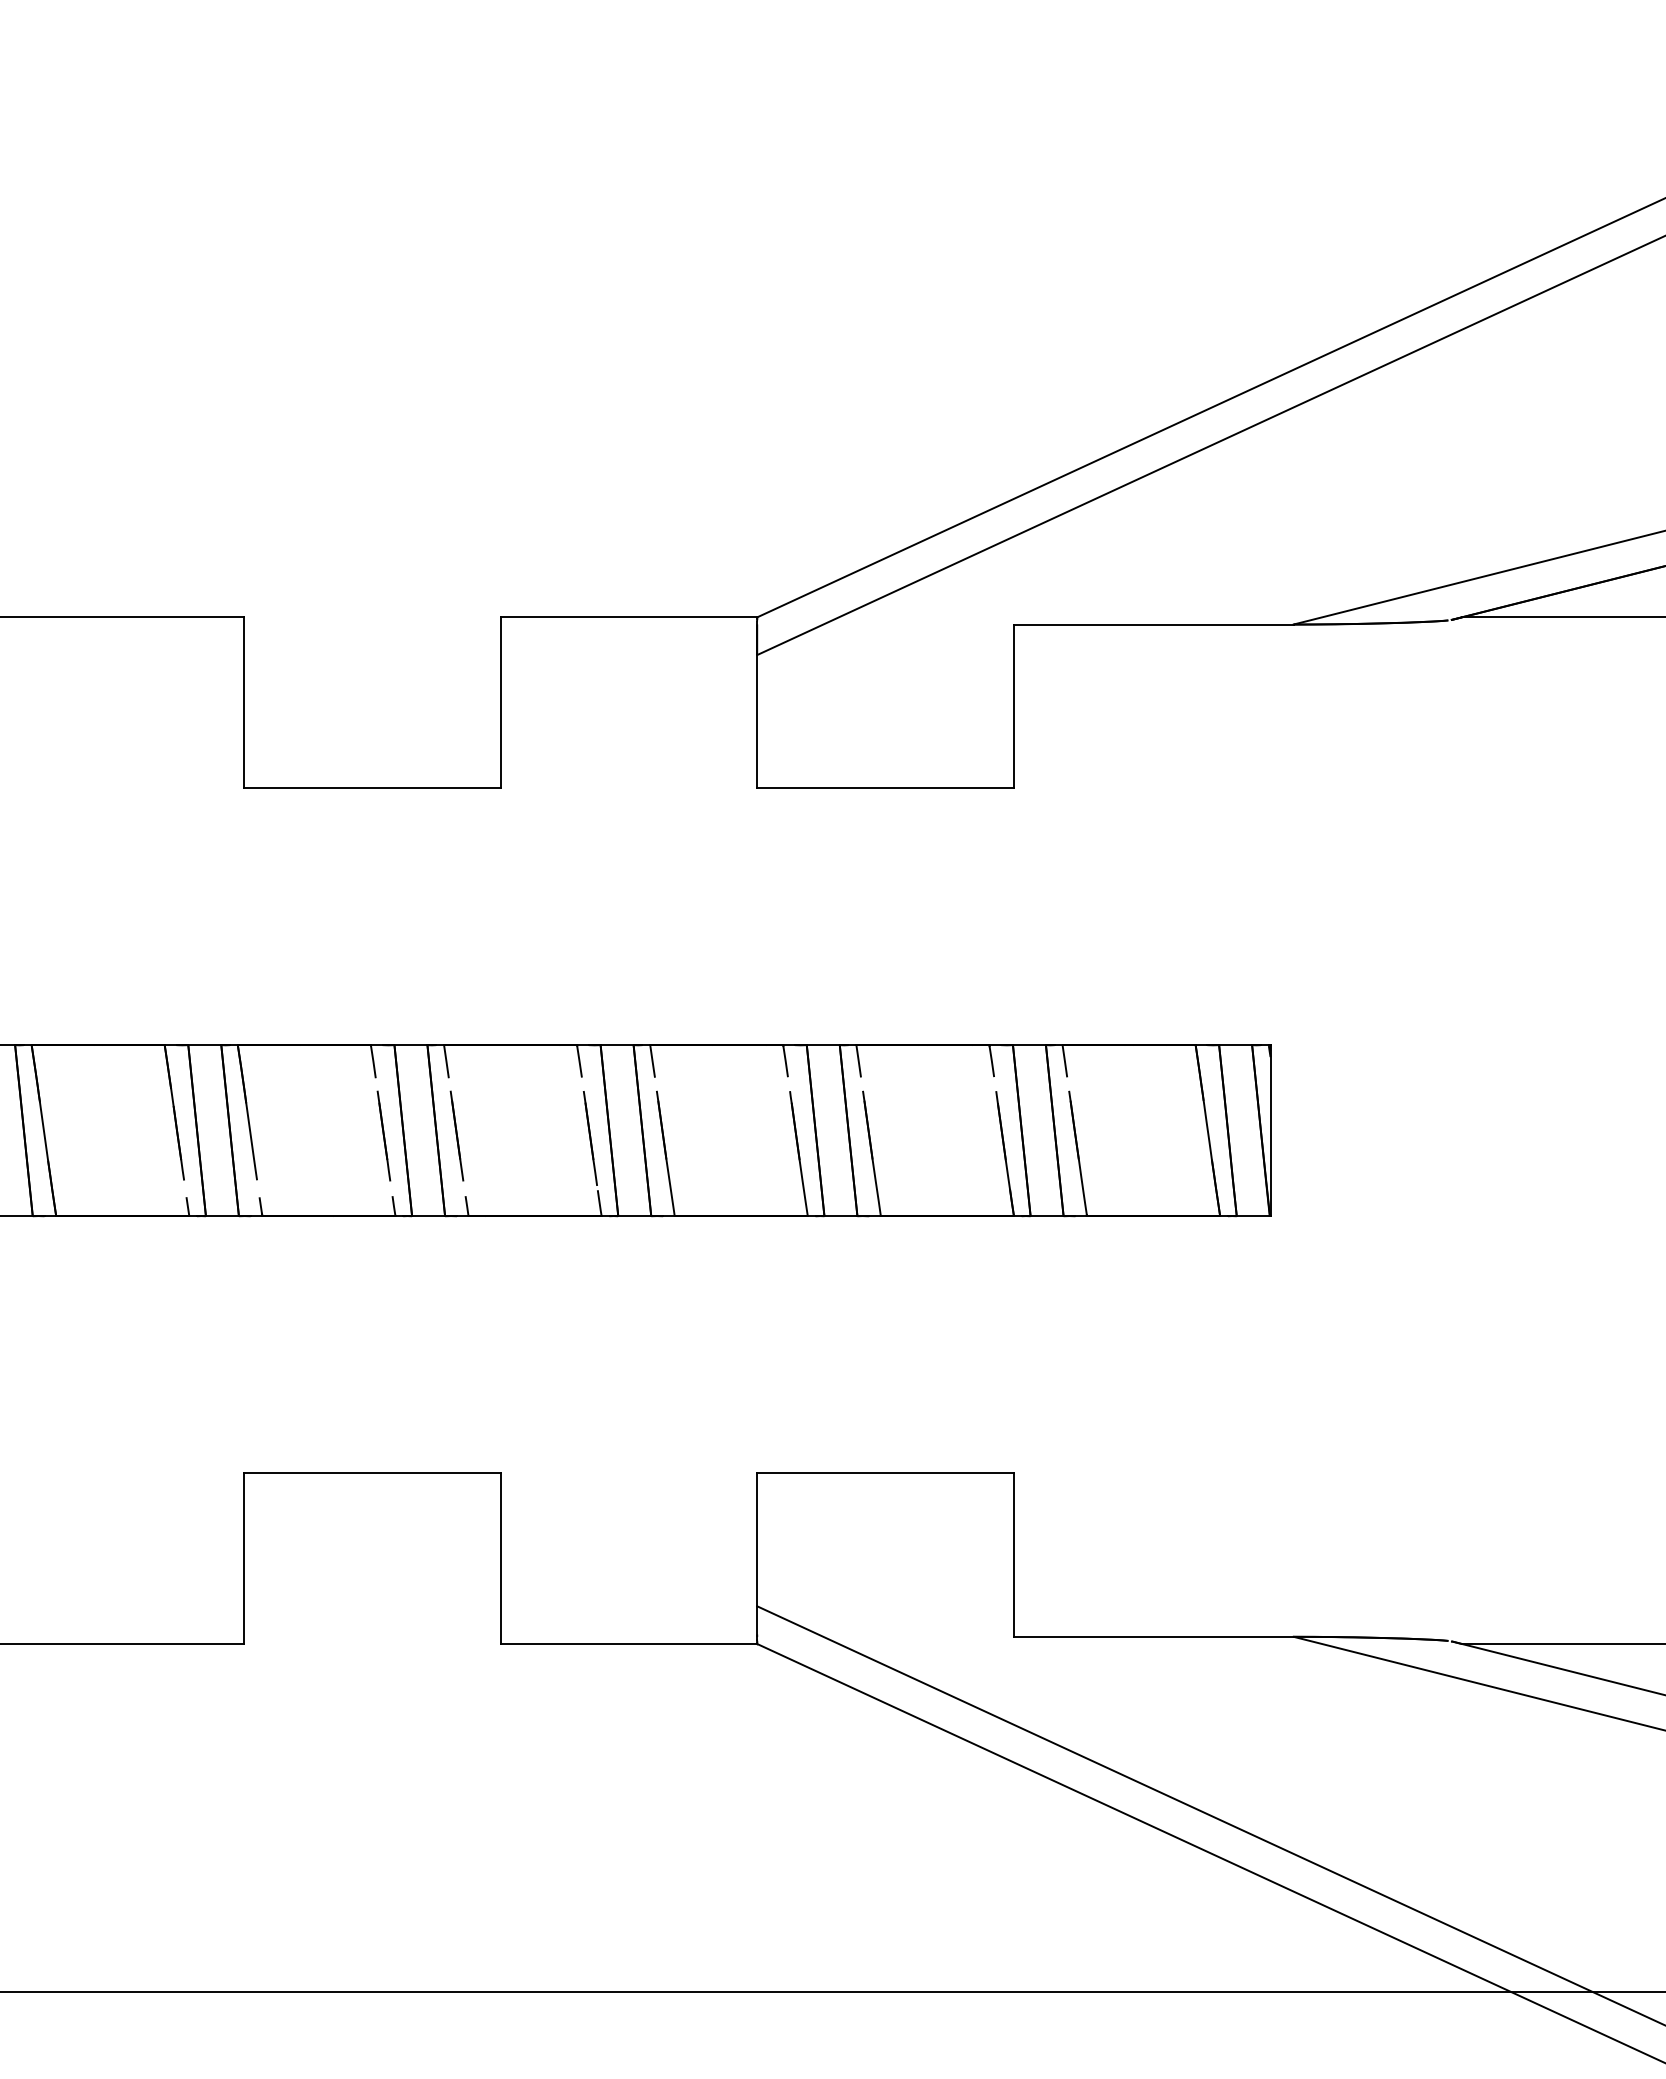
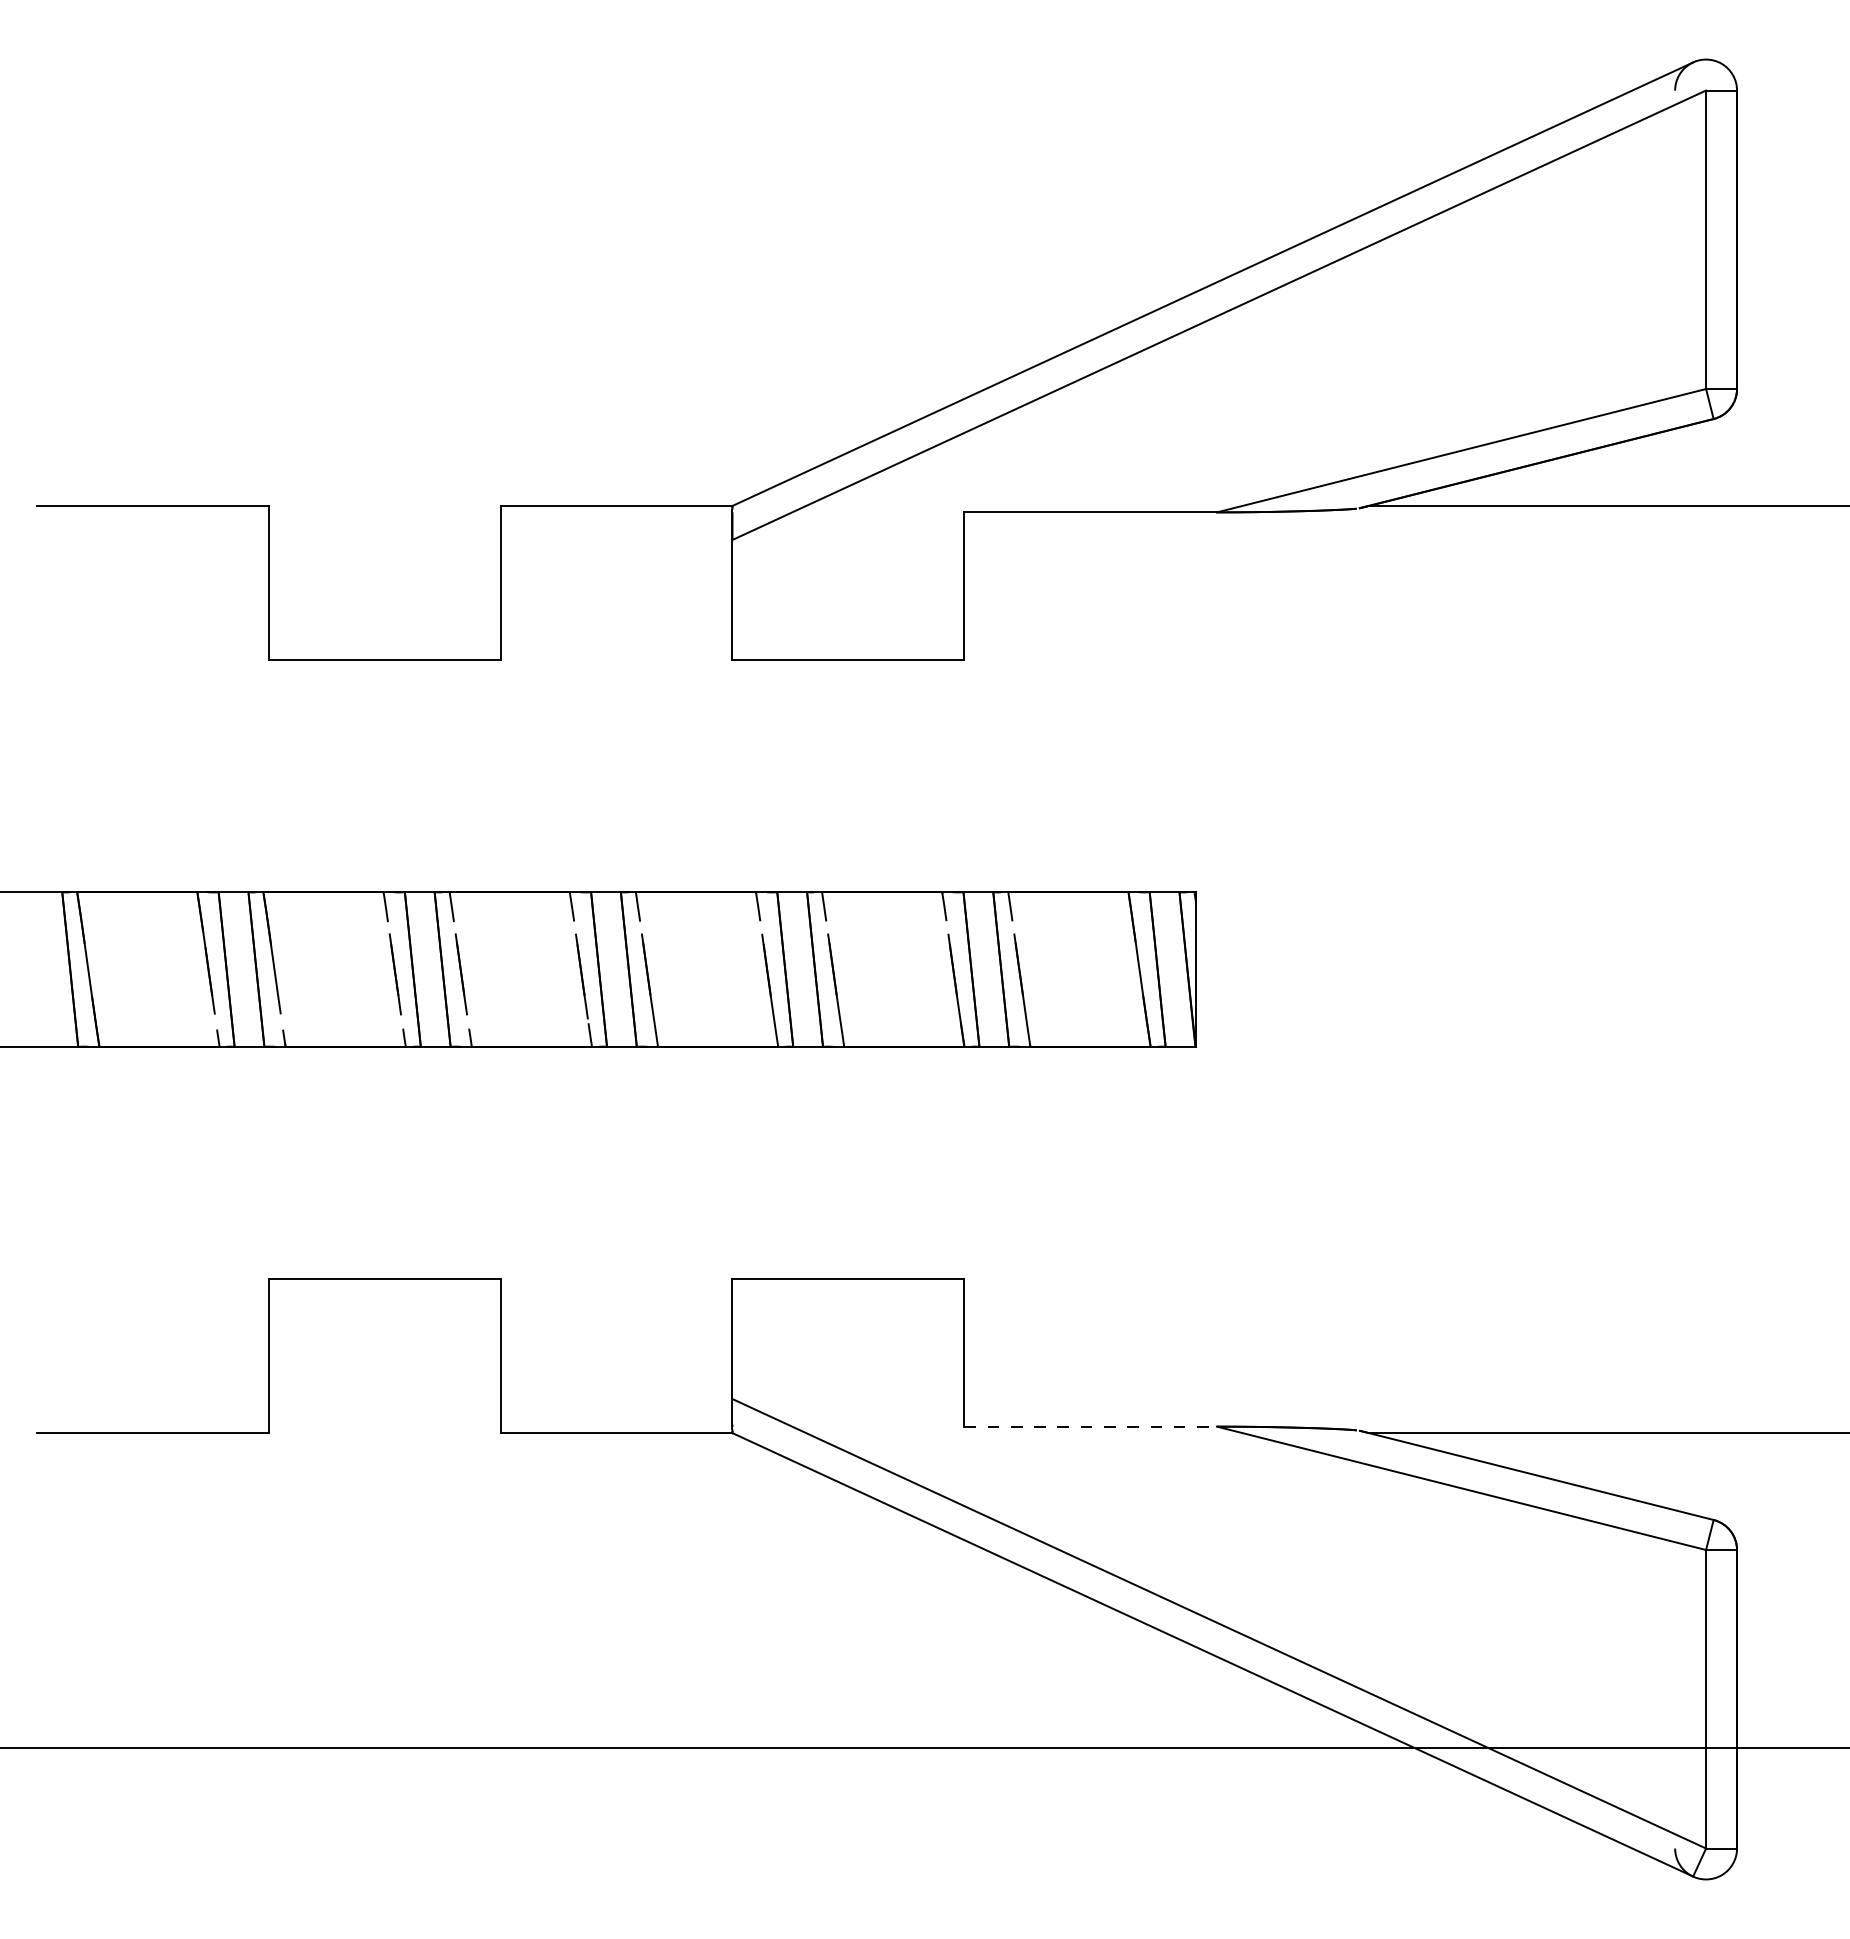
line: (1154, 1636) -> (1091, 1426), solid -> dashed

